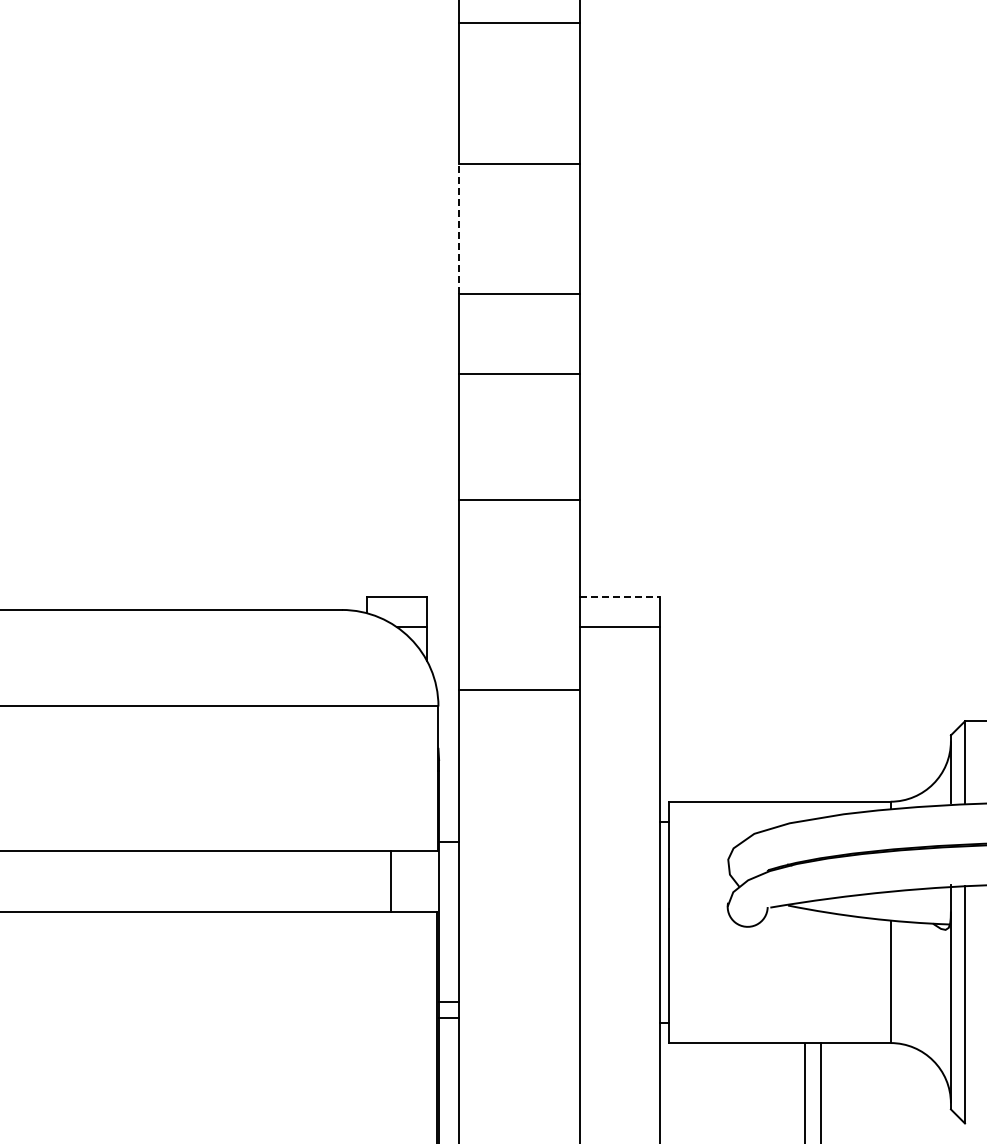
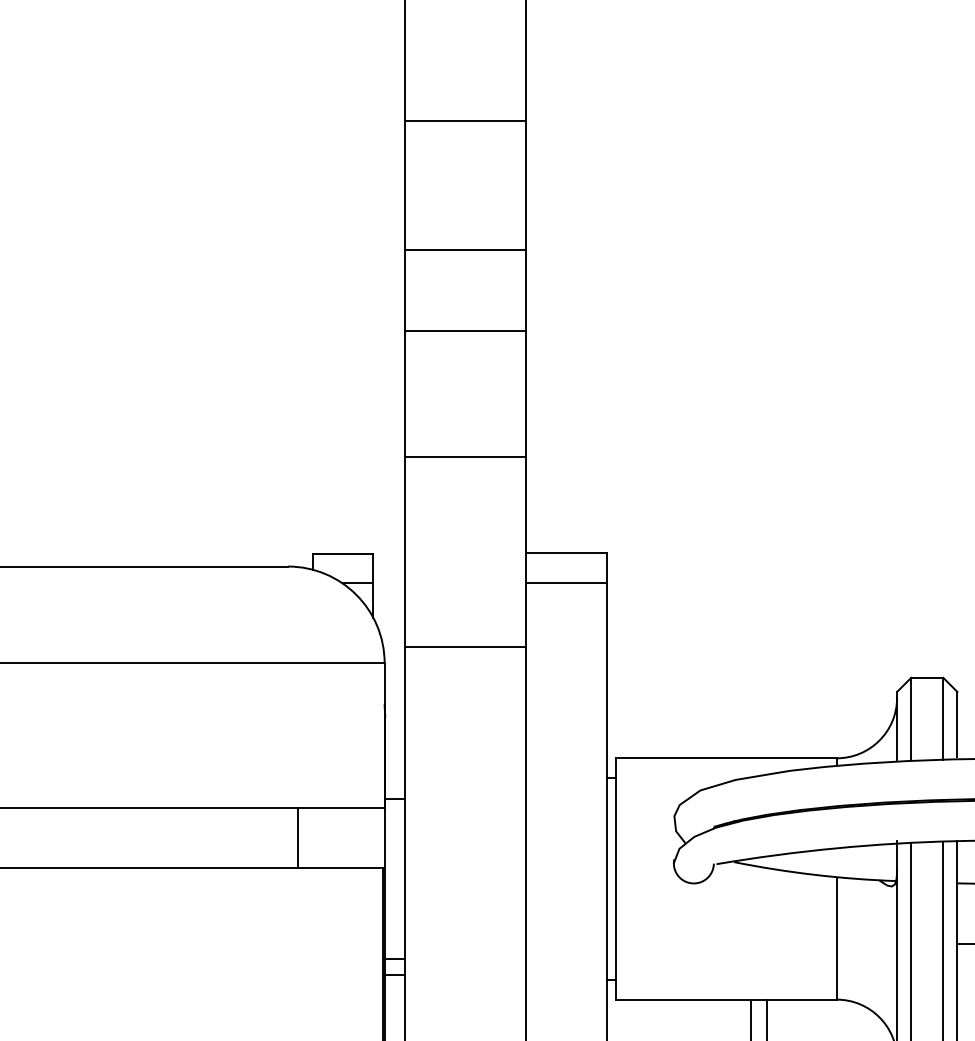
line: (459, 228) -> (405, 185), dashed -> solid
line: (620, 596) -> (566, 553), dashed -> solid
line: (390, 881) -> (297, 838), moved

